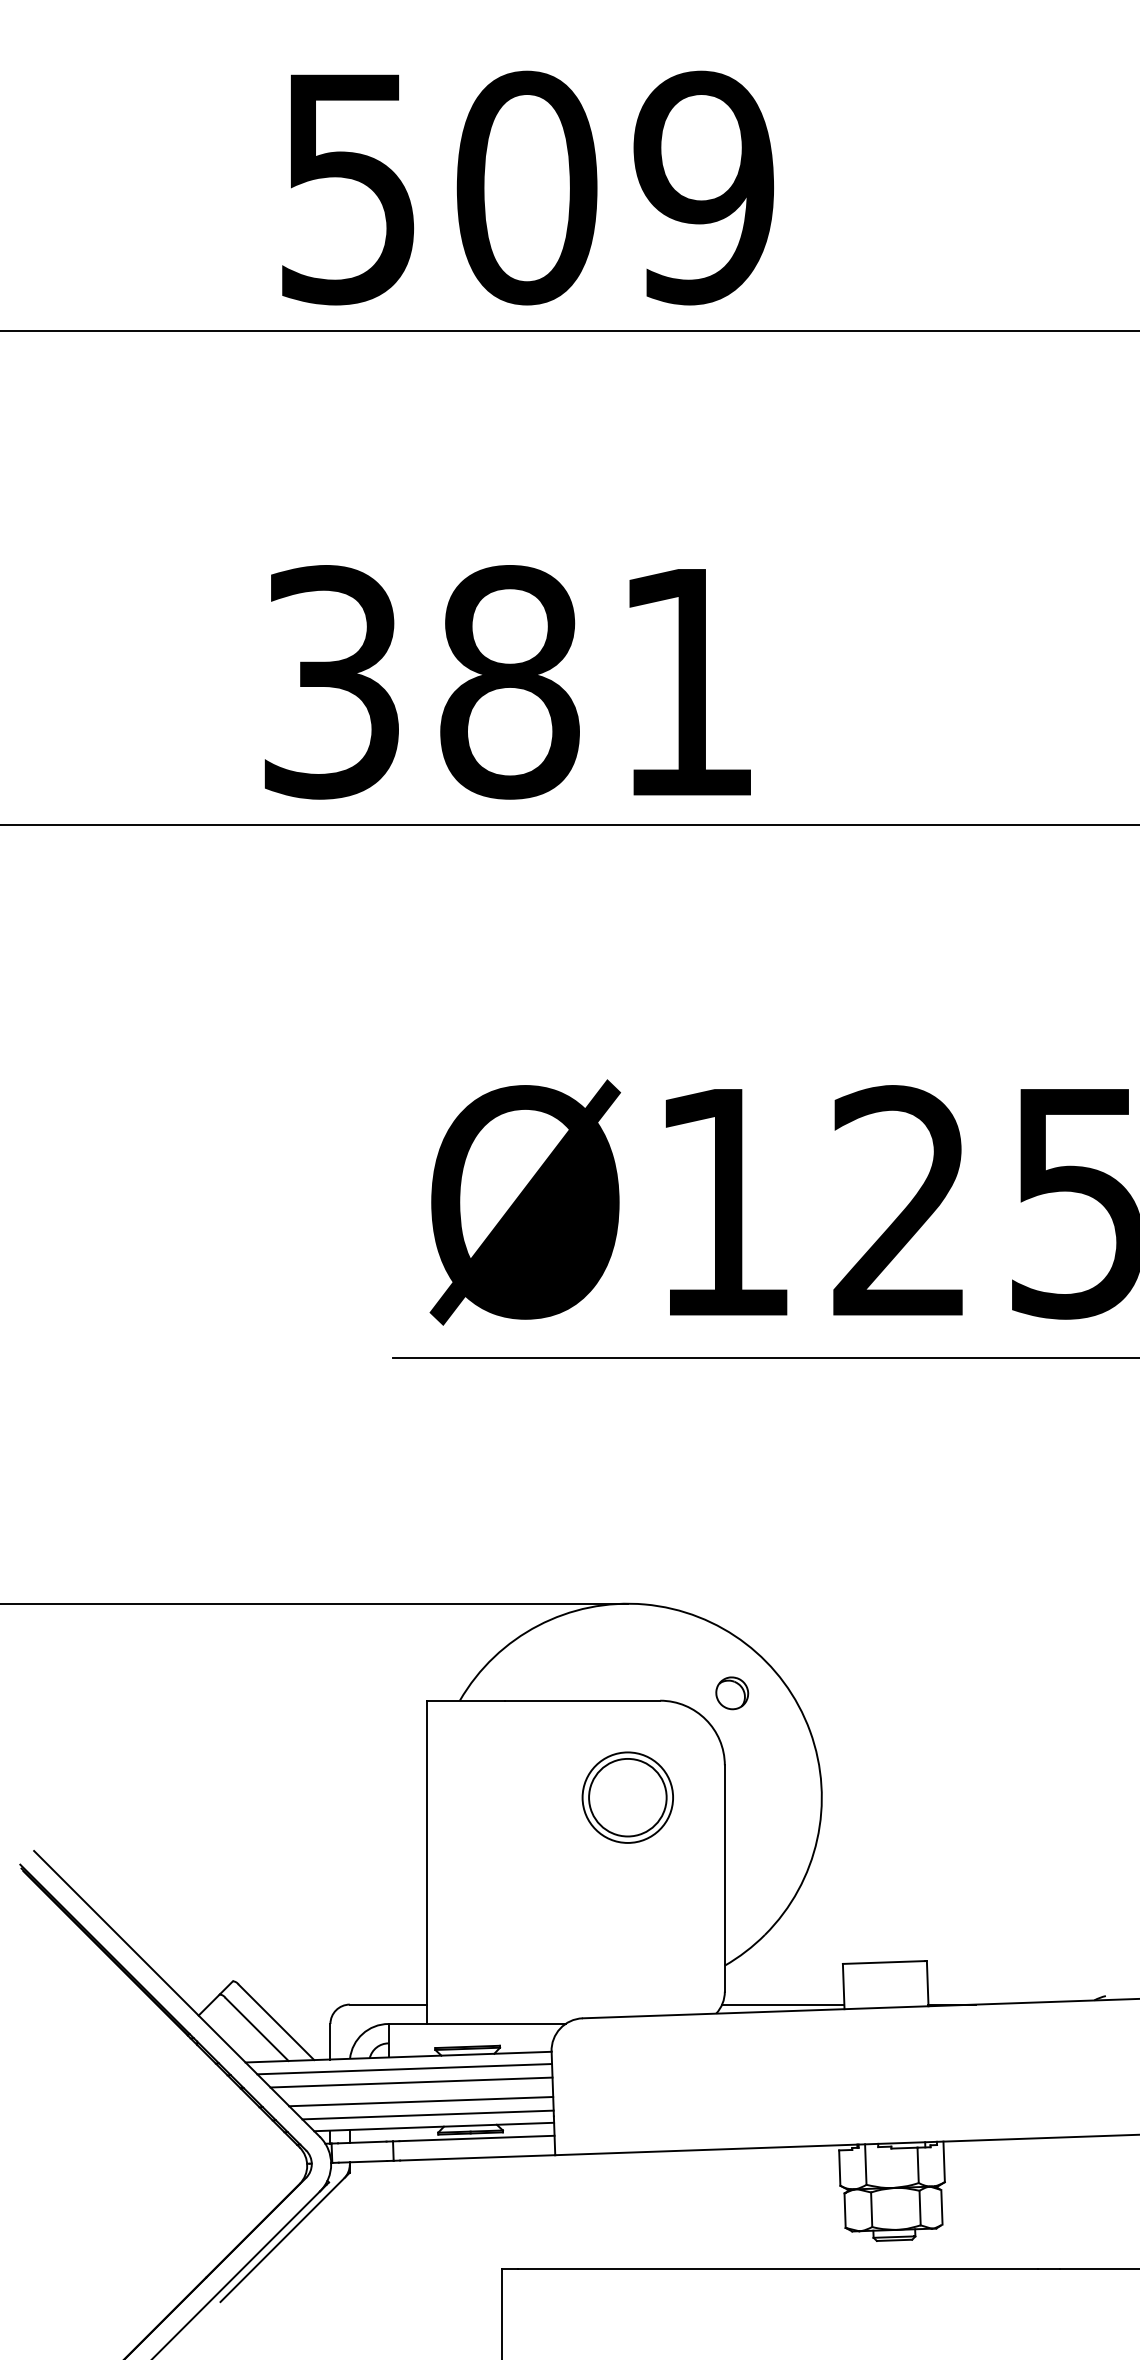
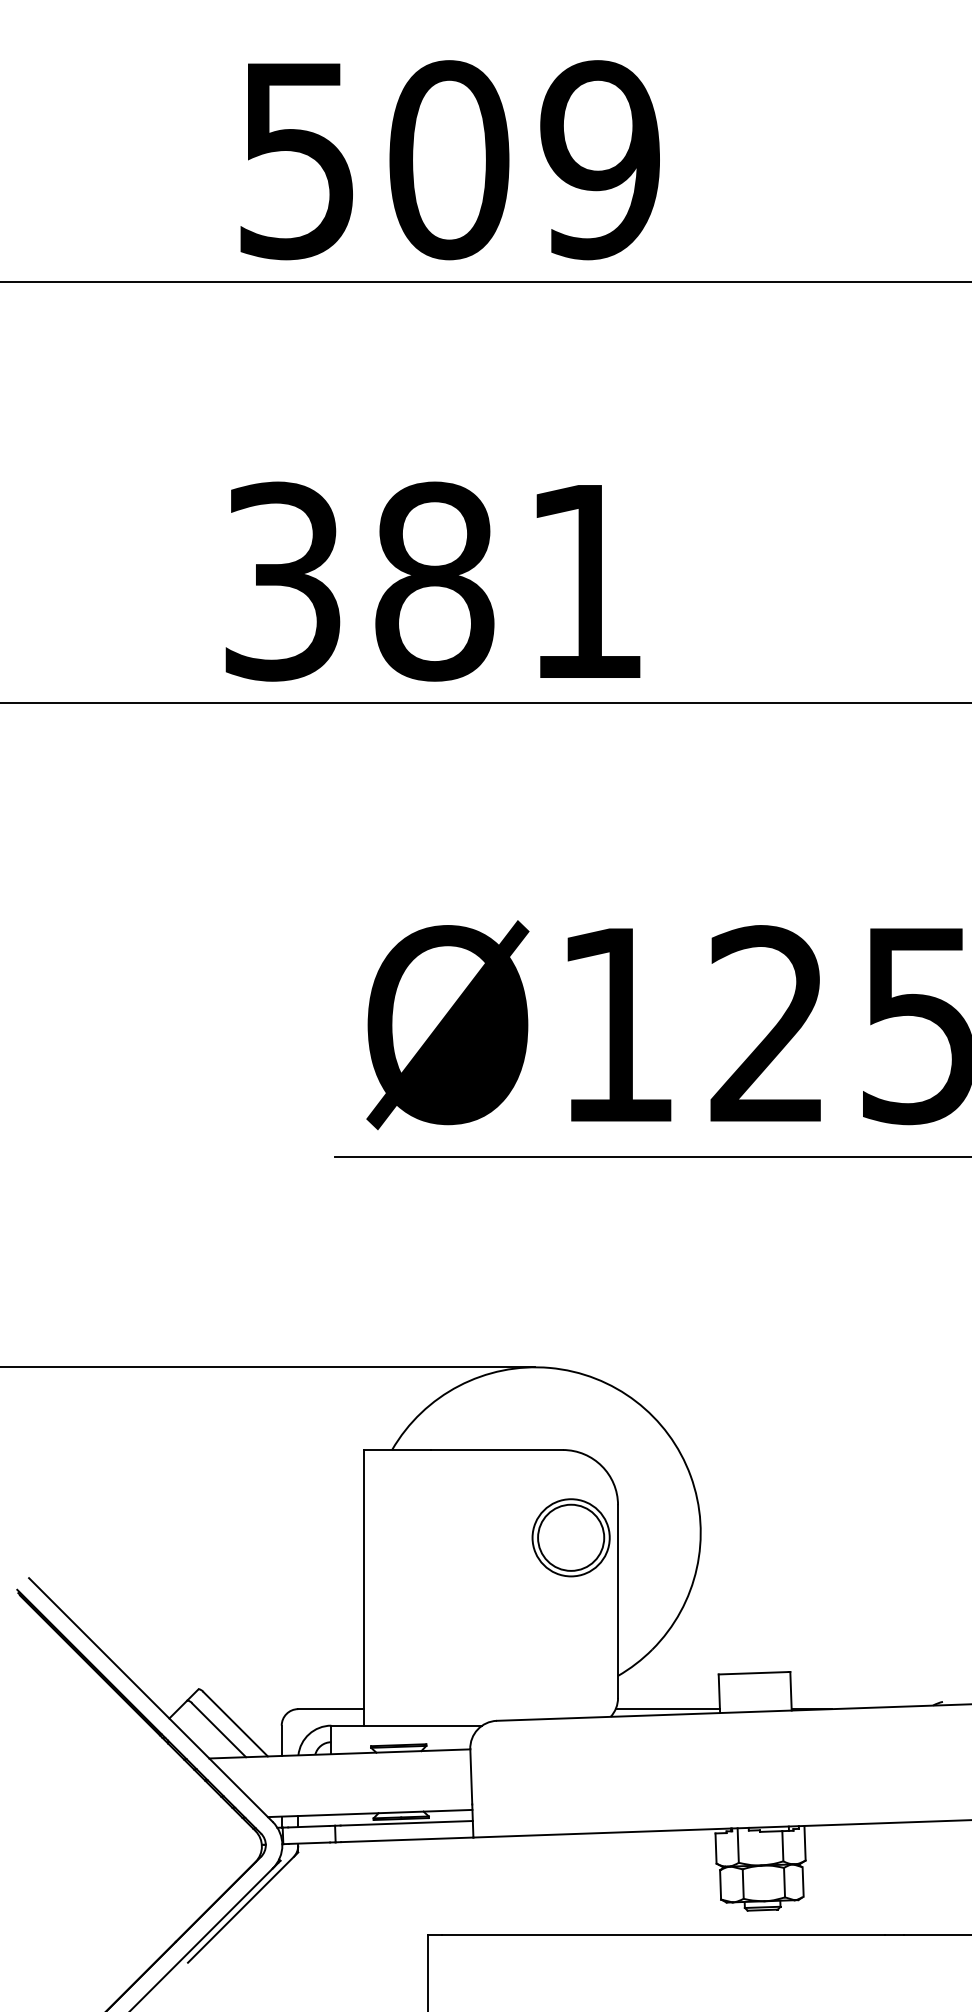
part: (732, 1693) -> (624, 1443), removed
part: (627, 1797) -> (570, 1537), moved
line: (404, 2069) -> (344, 1764), removed
line: (411, 2082) -> (350, 1775), removed
line: (421, 2101) -> (359, 1791), removed
line: (427, 2114) -> (364, 1802), removed

